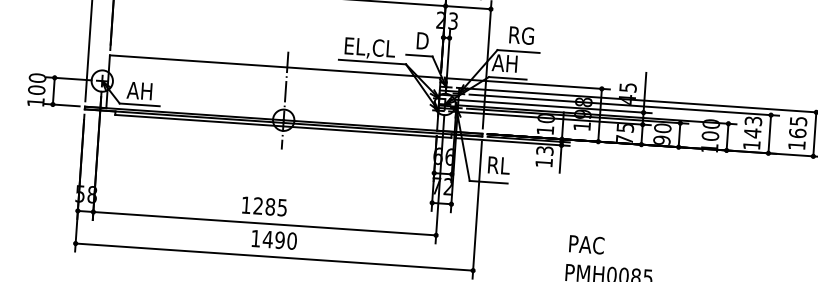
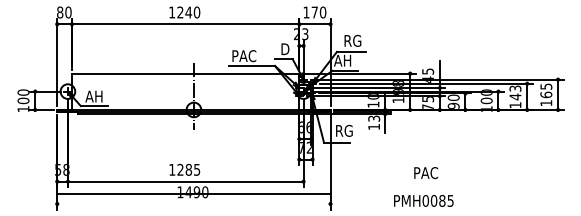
text: (369, 48) -> (249, 56), EL,CL -> PAC
text: (506, 165) -> (348, 130), RL -> RG
text: (587, 244) -> (426, 172), moved
line: (273, 257) -> (193, 194), moved

